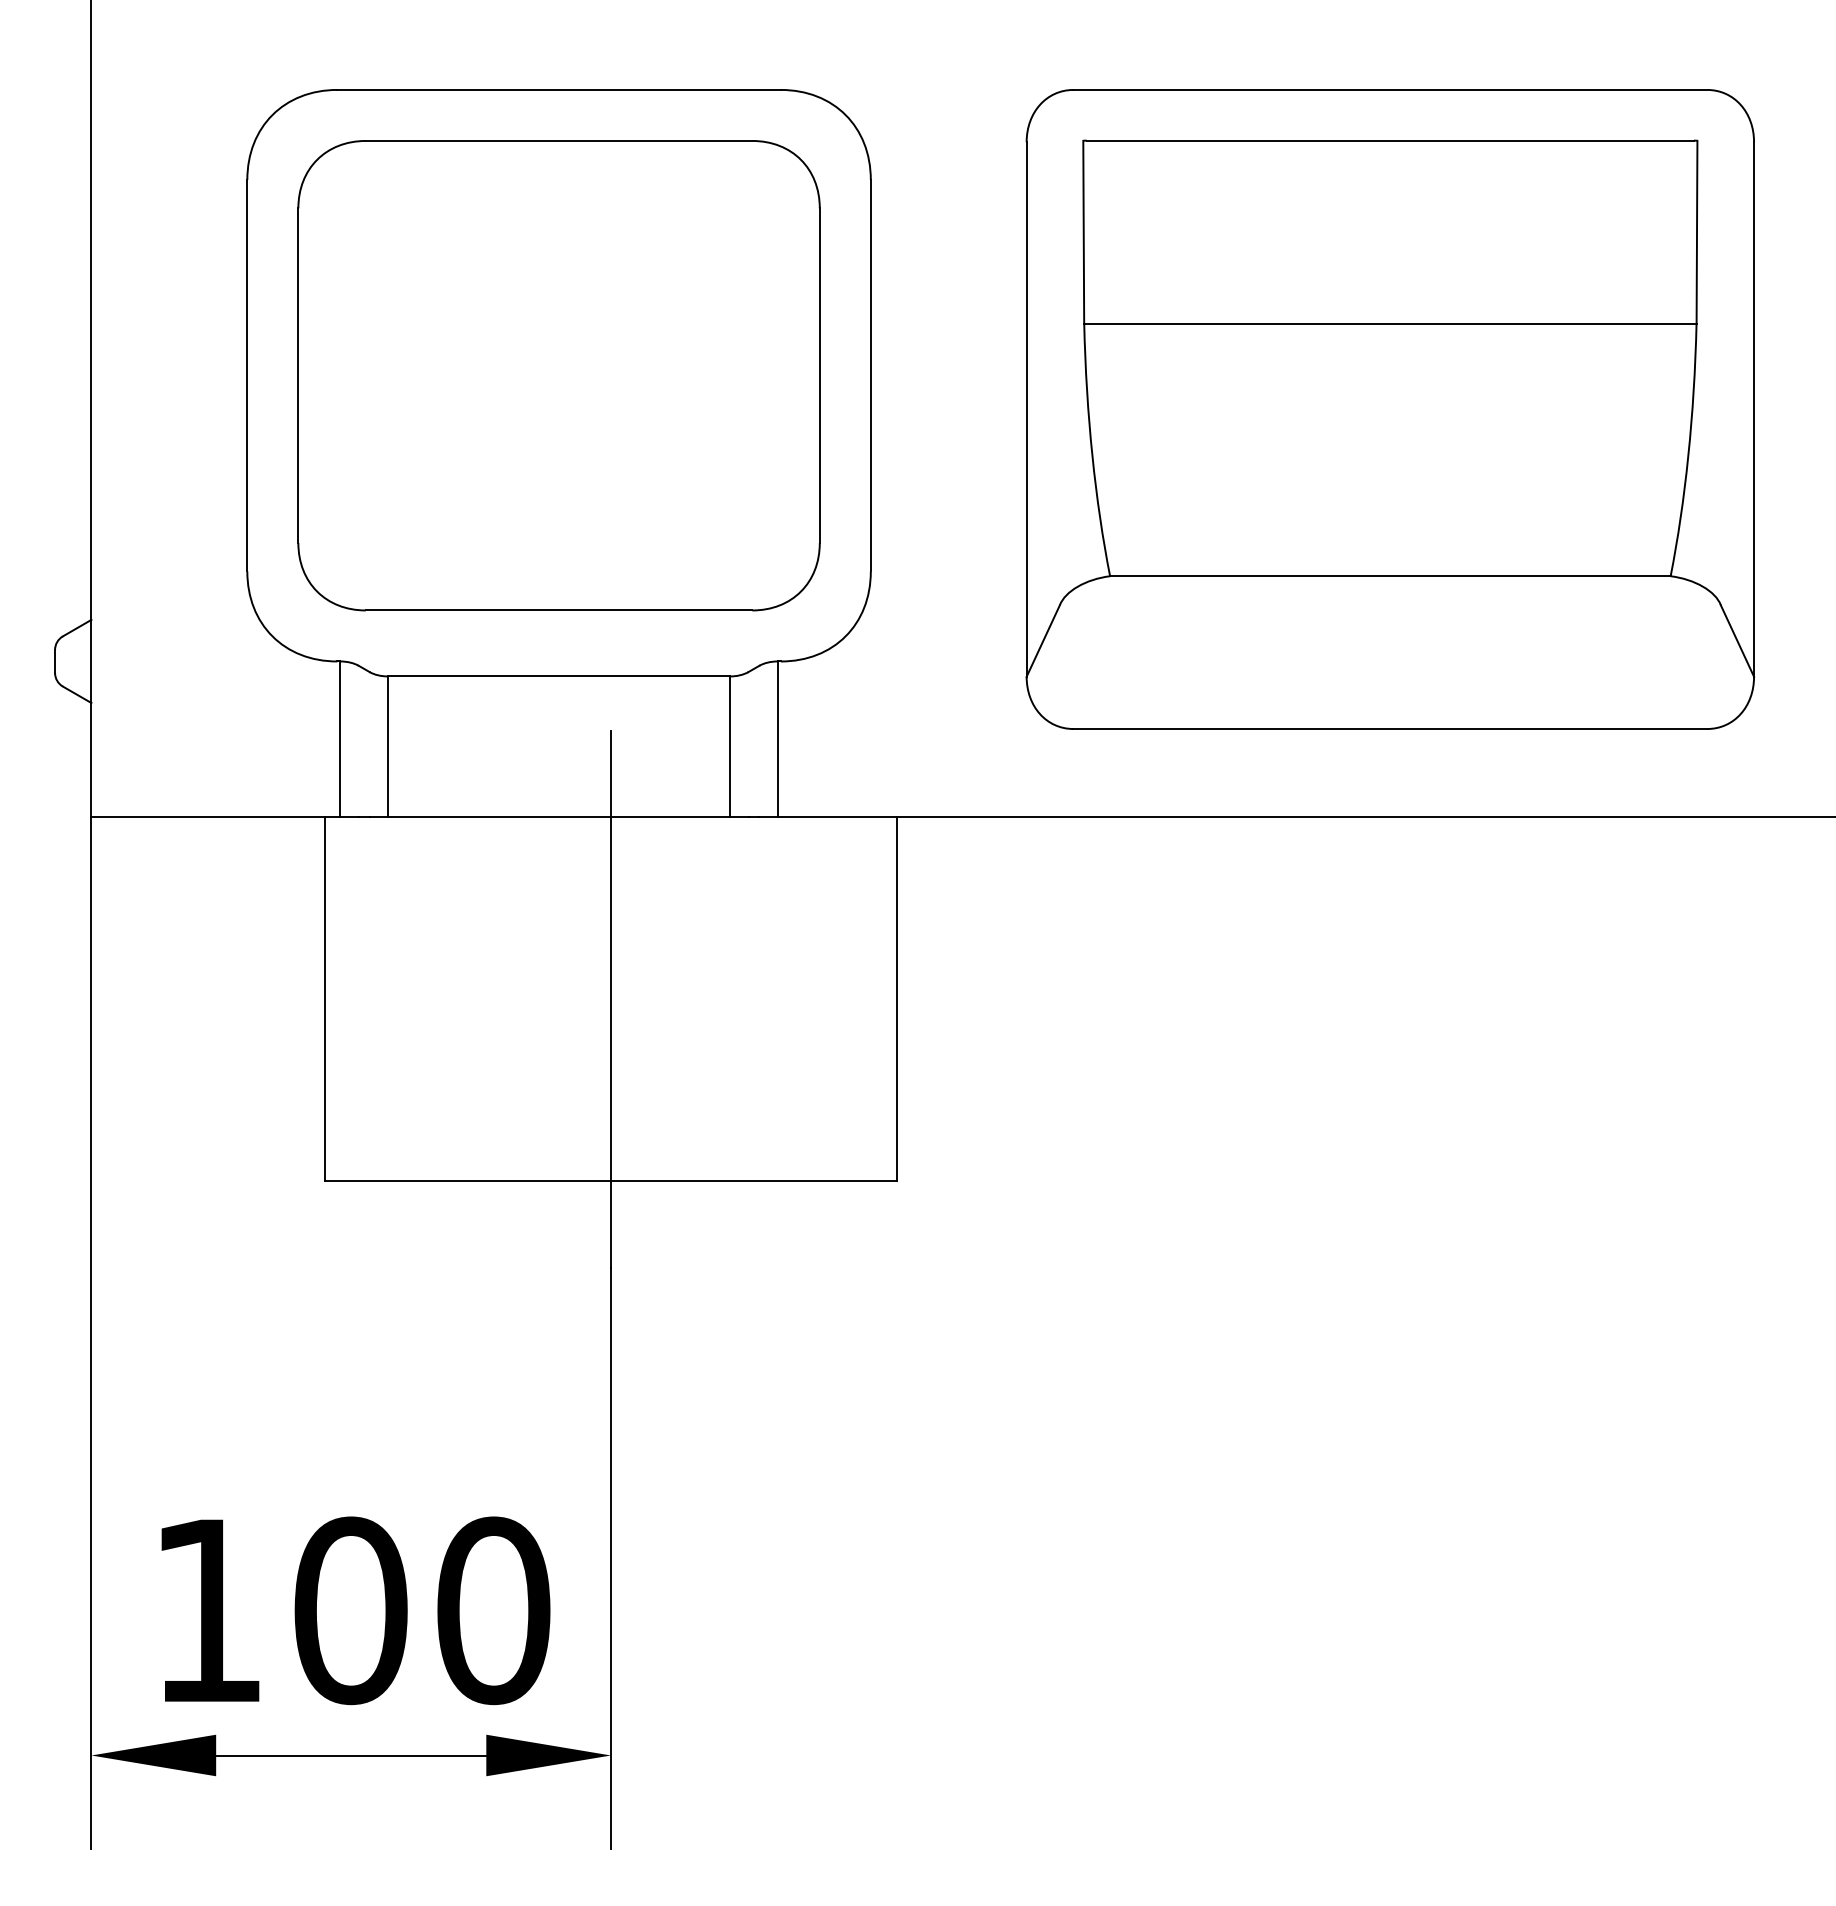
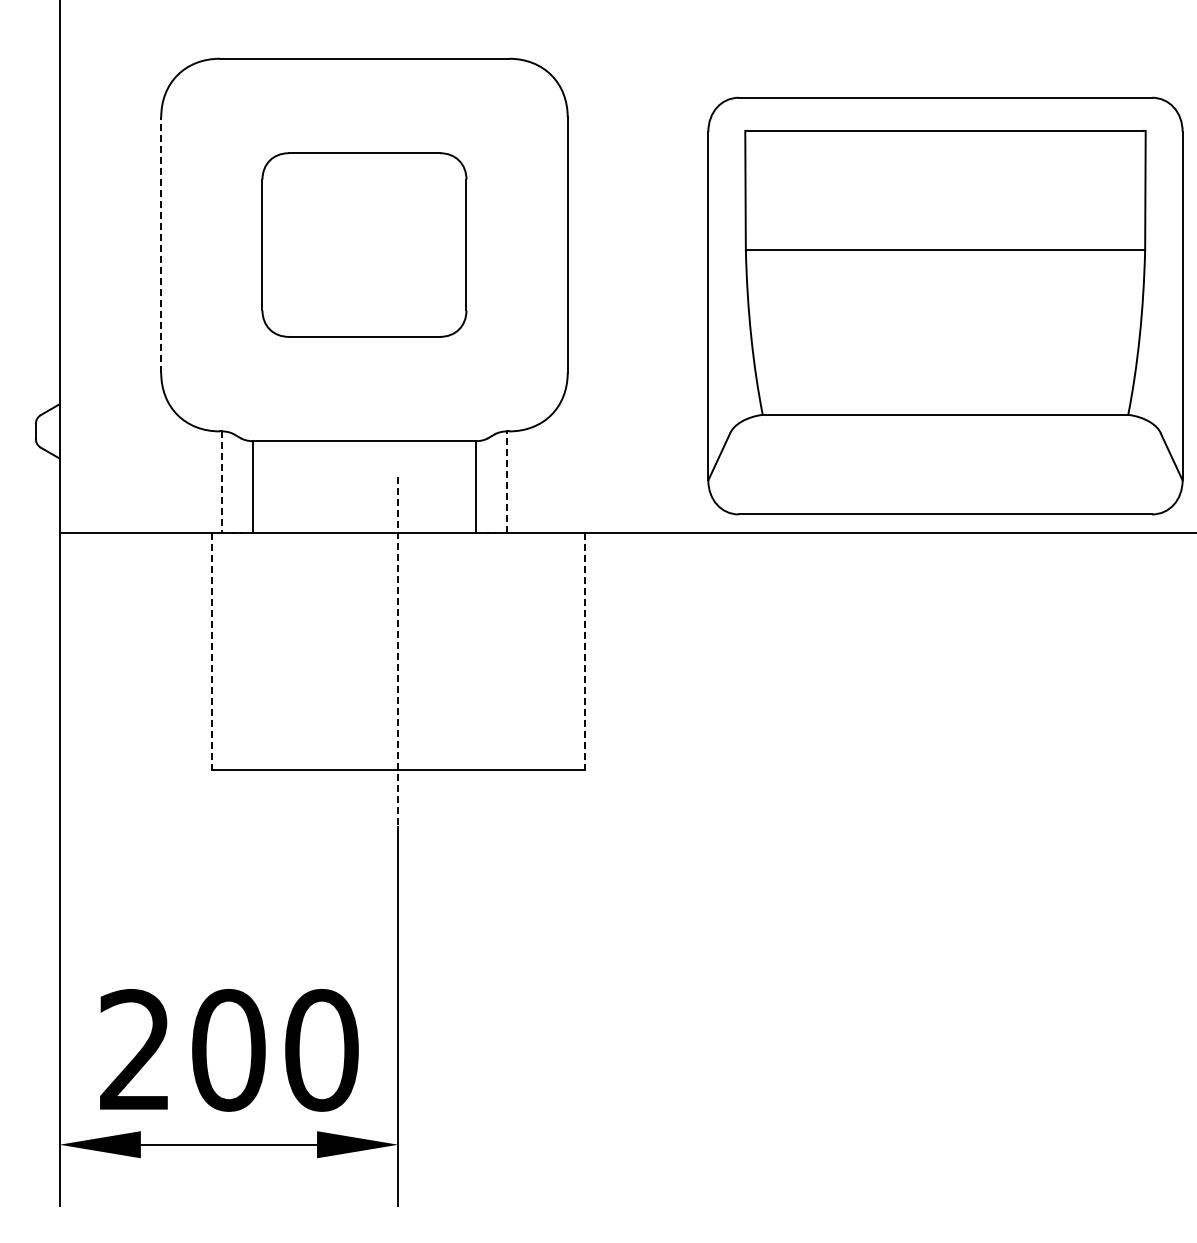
part: (559, 374) -> (364, 244), size x0.6
line: (247, 376) -> (161, 245), solid -> dashed
part: (1390, 408) -> (945, 305), moved
line: (339, 739) -> (221, 482), solid -> dashed
line: (776, 739) -> (506, 482), solid -> dashed
line: (325, 999) -> (212, 651), solid -> dashed
line: (611, 999) -> (398, 651), solid -> dashed
line: (896, 999) -> (584, 651), solid -> dashed
text: (206, 1609) -> (134, 1049), 100 -> 200

